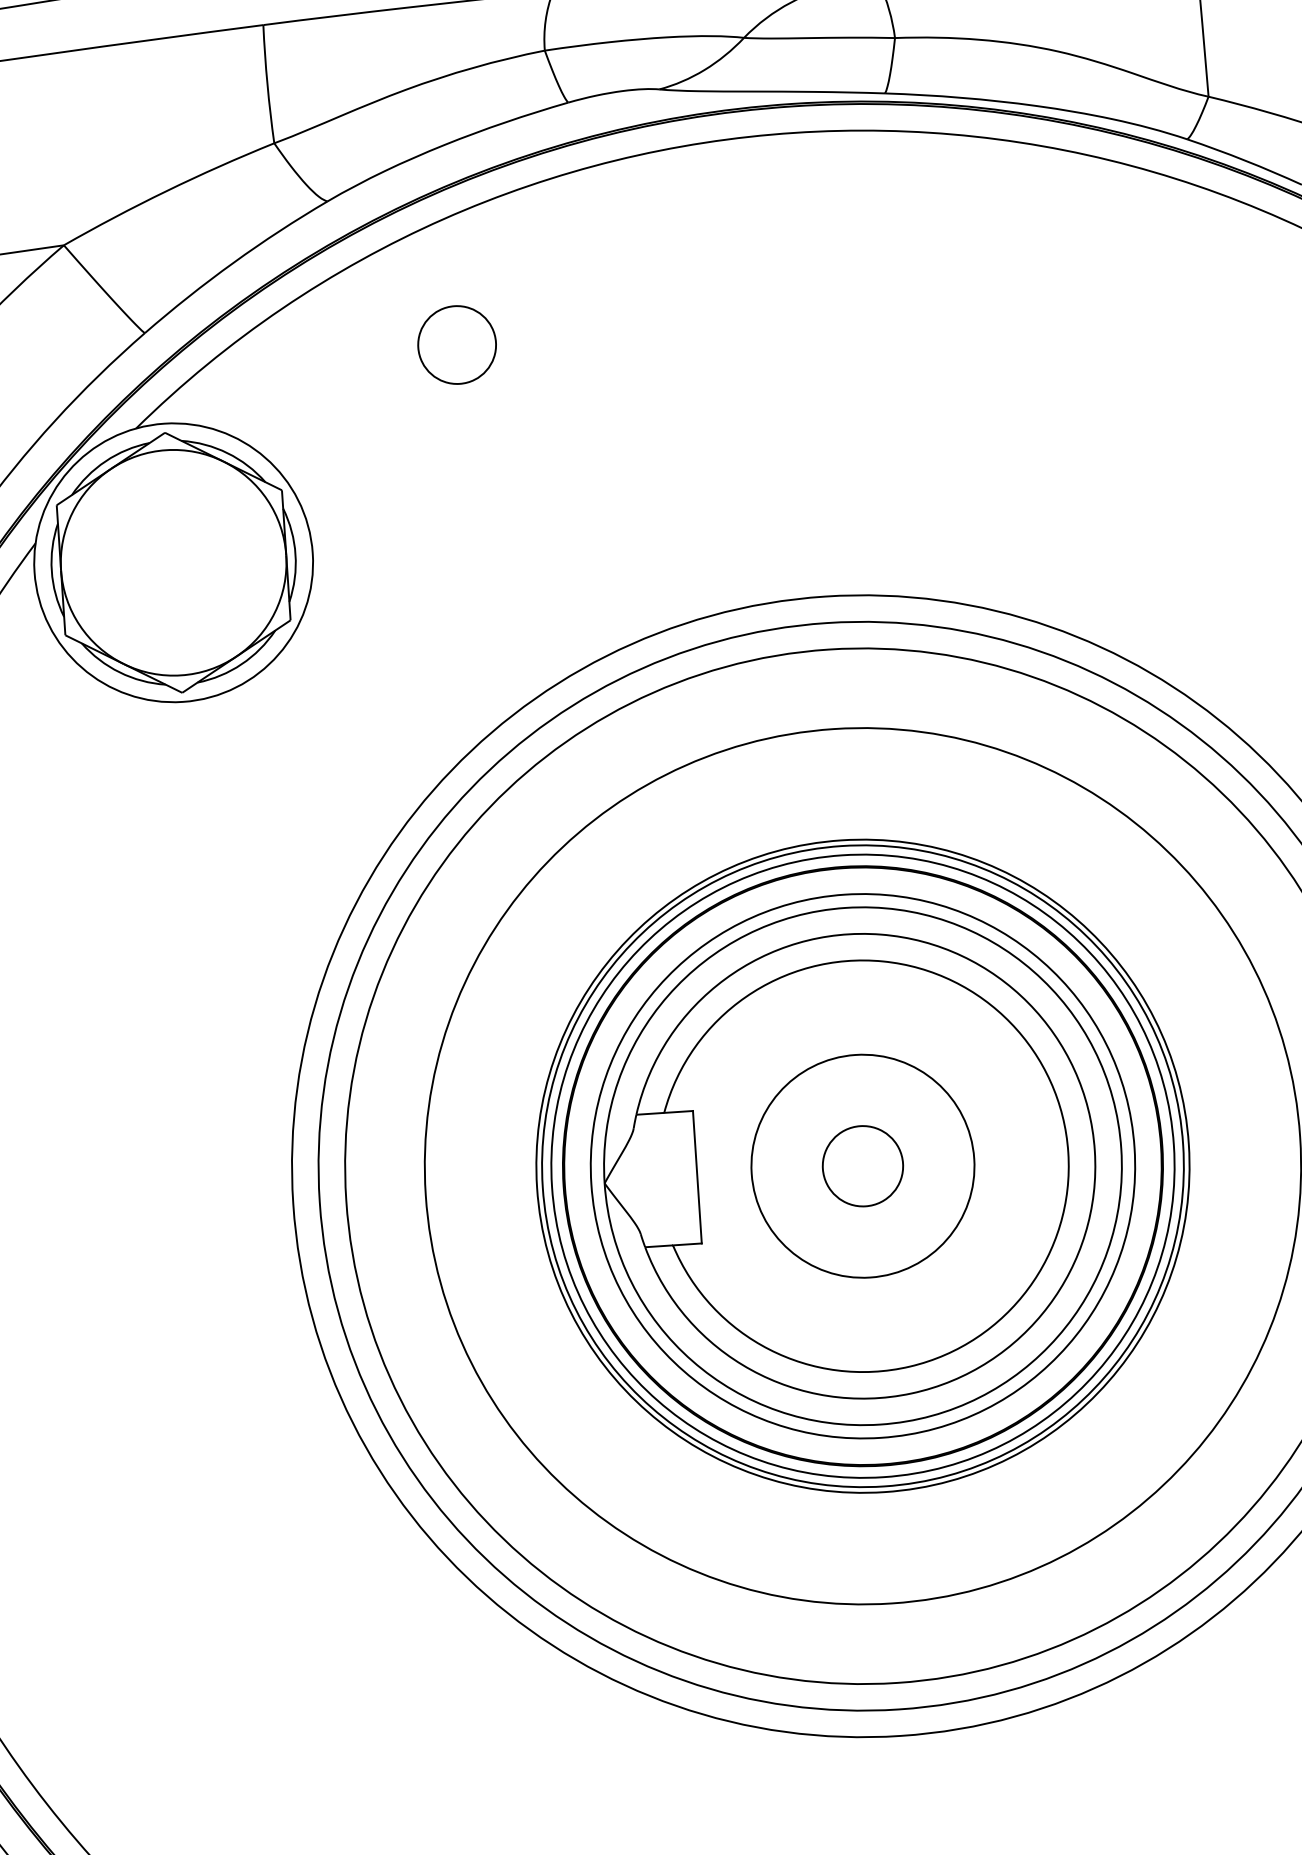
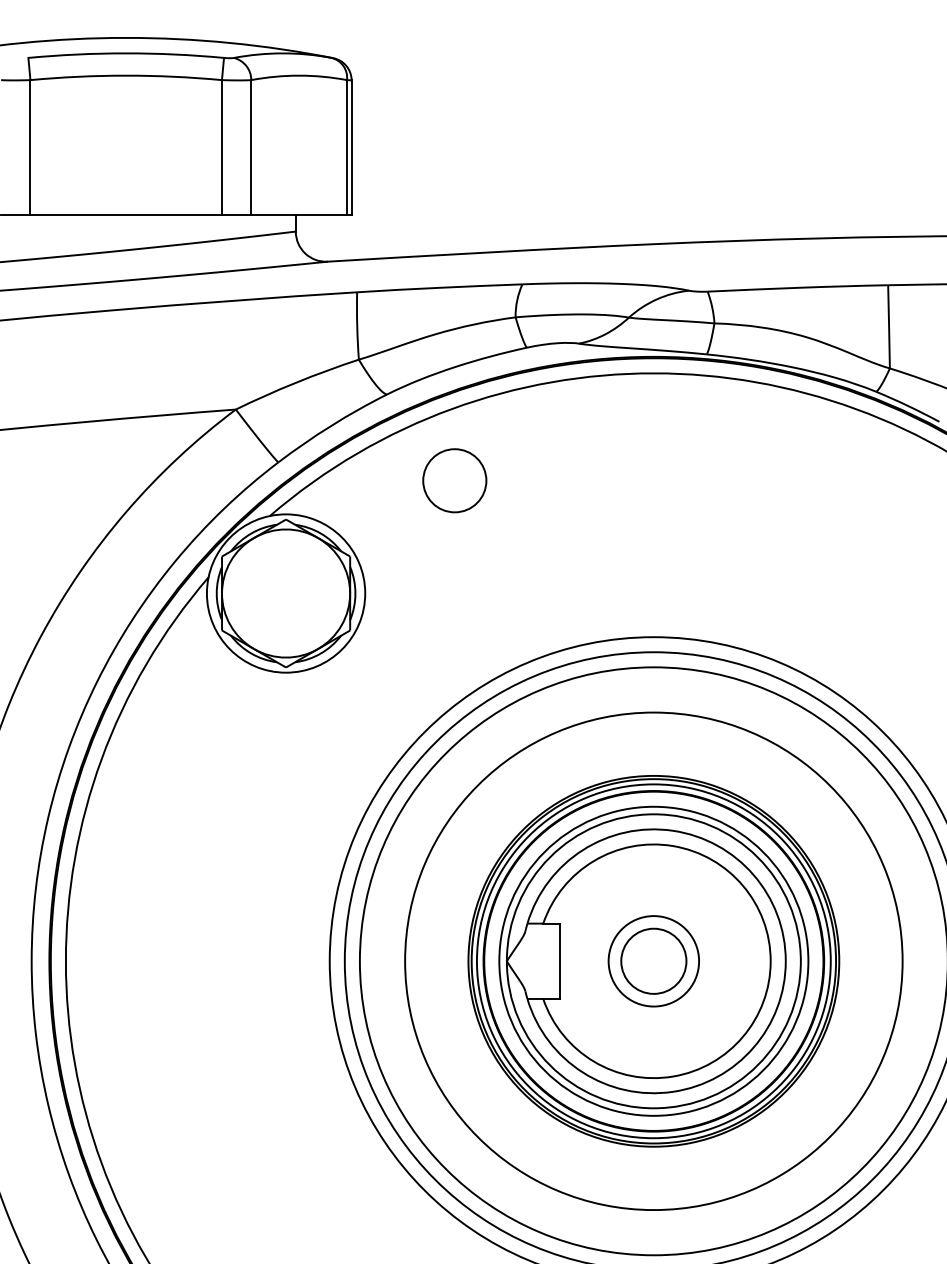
circle: (456, 344) -> (454, 480), size x1.43
circle: (862, 1164) -> (653, 960), size x1.43
circle: (862, 1166) -> (653, 961), size x0.71

